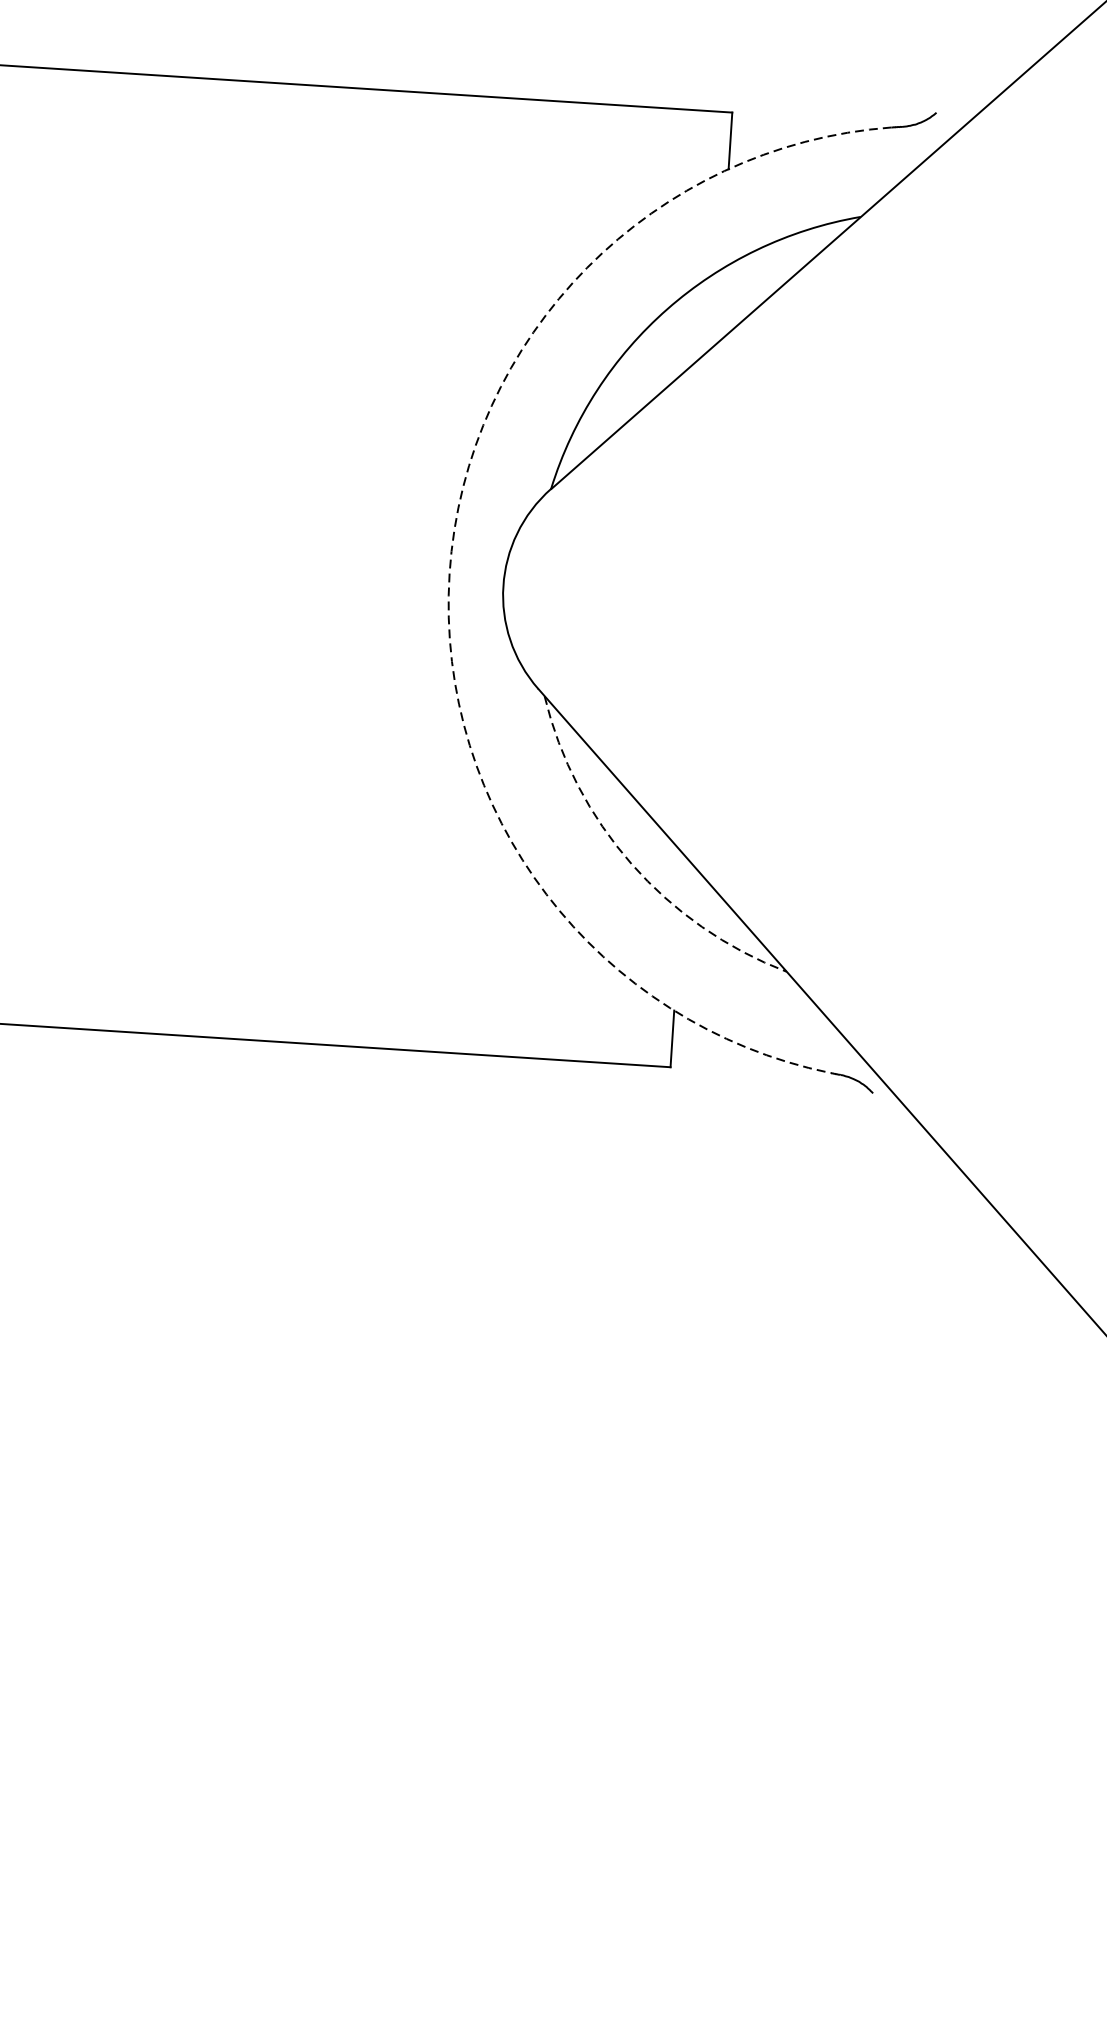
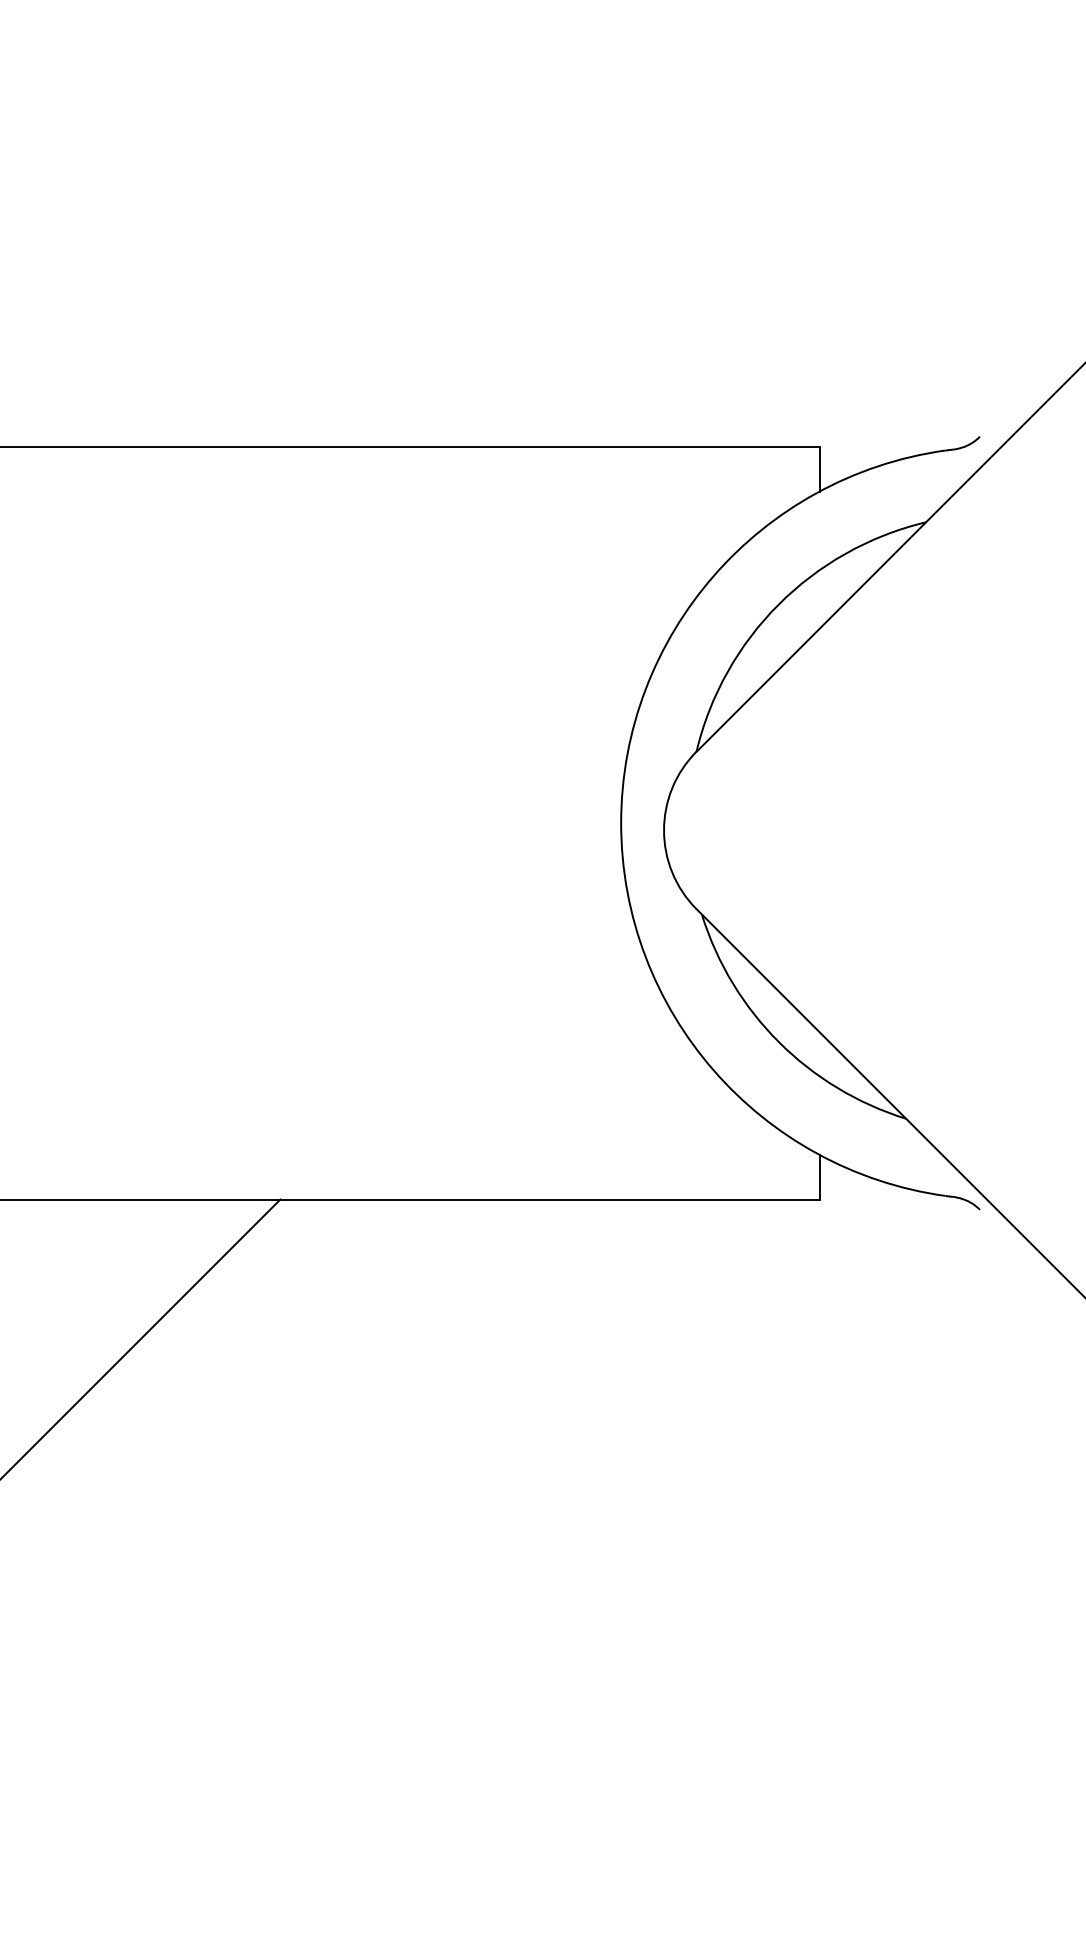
arc: (450, 573) -> (621, 823), dashed -> solid
arc: (631, 863) -> (778, 1041), dashed -> solid

